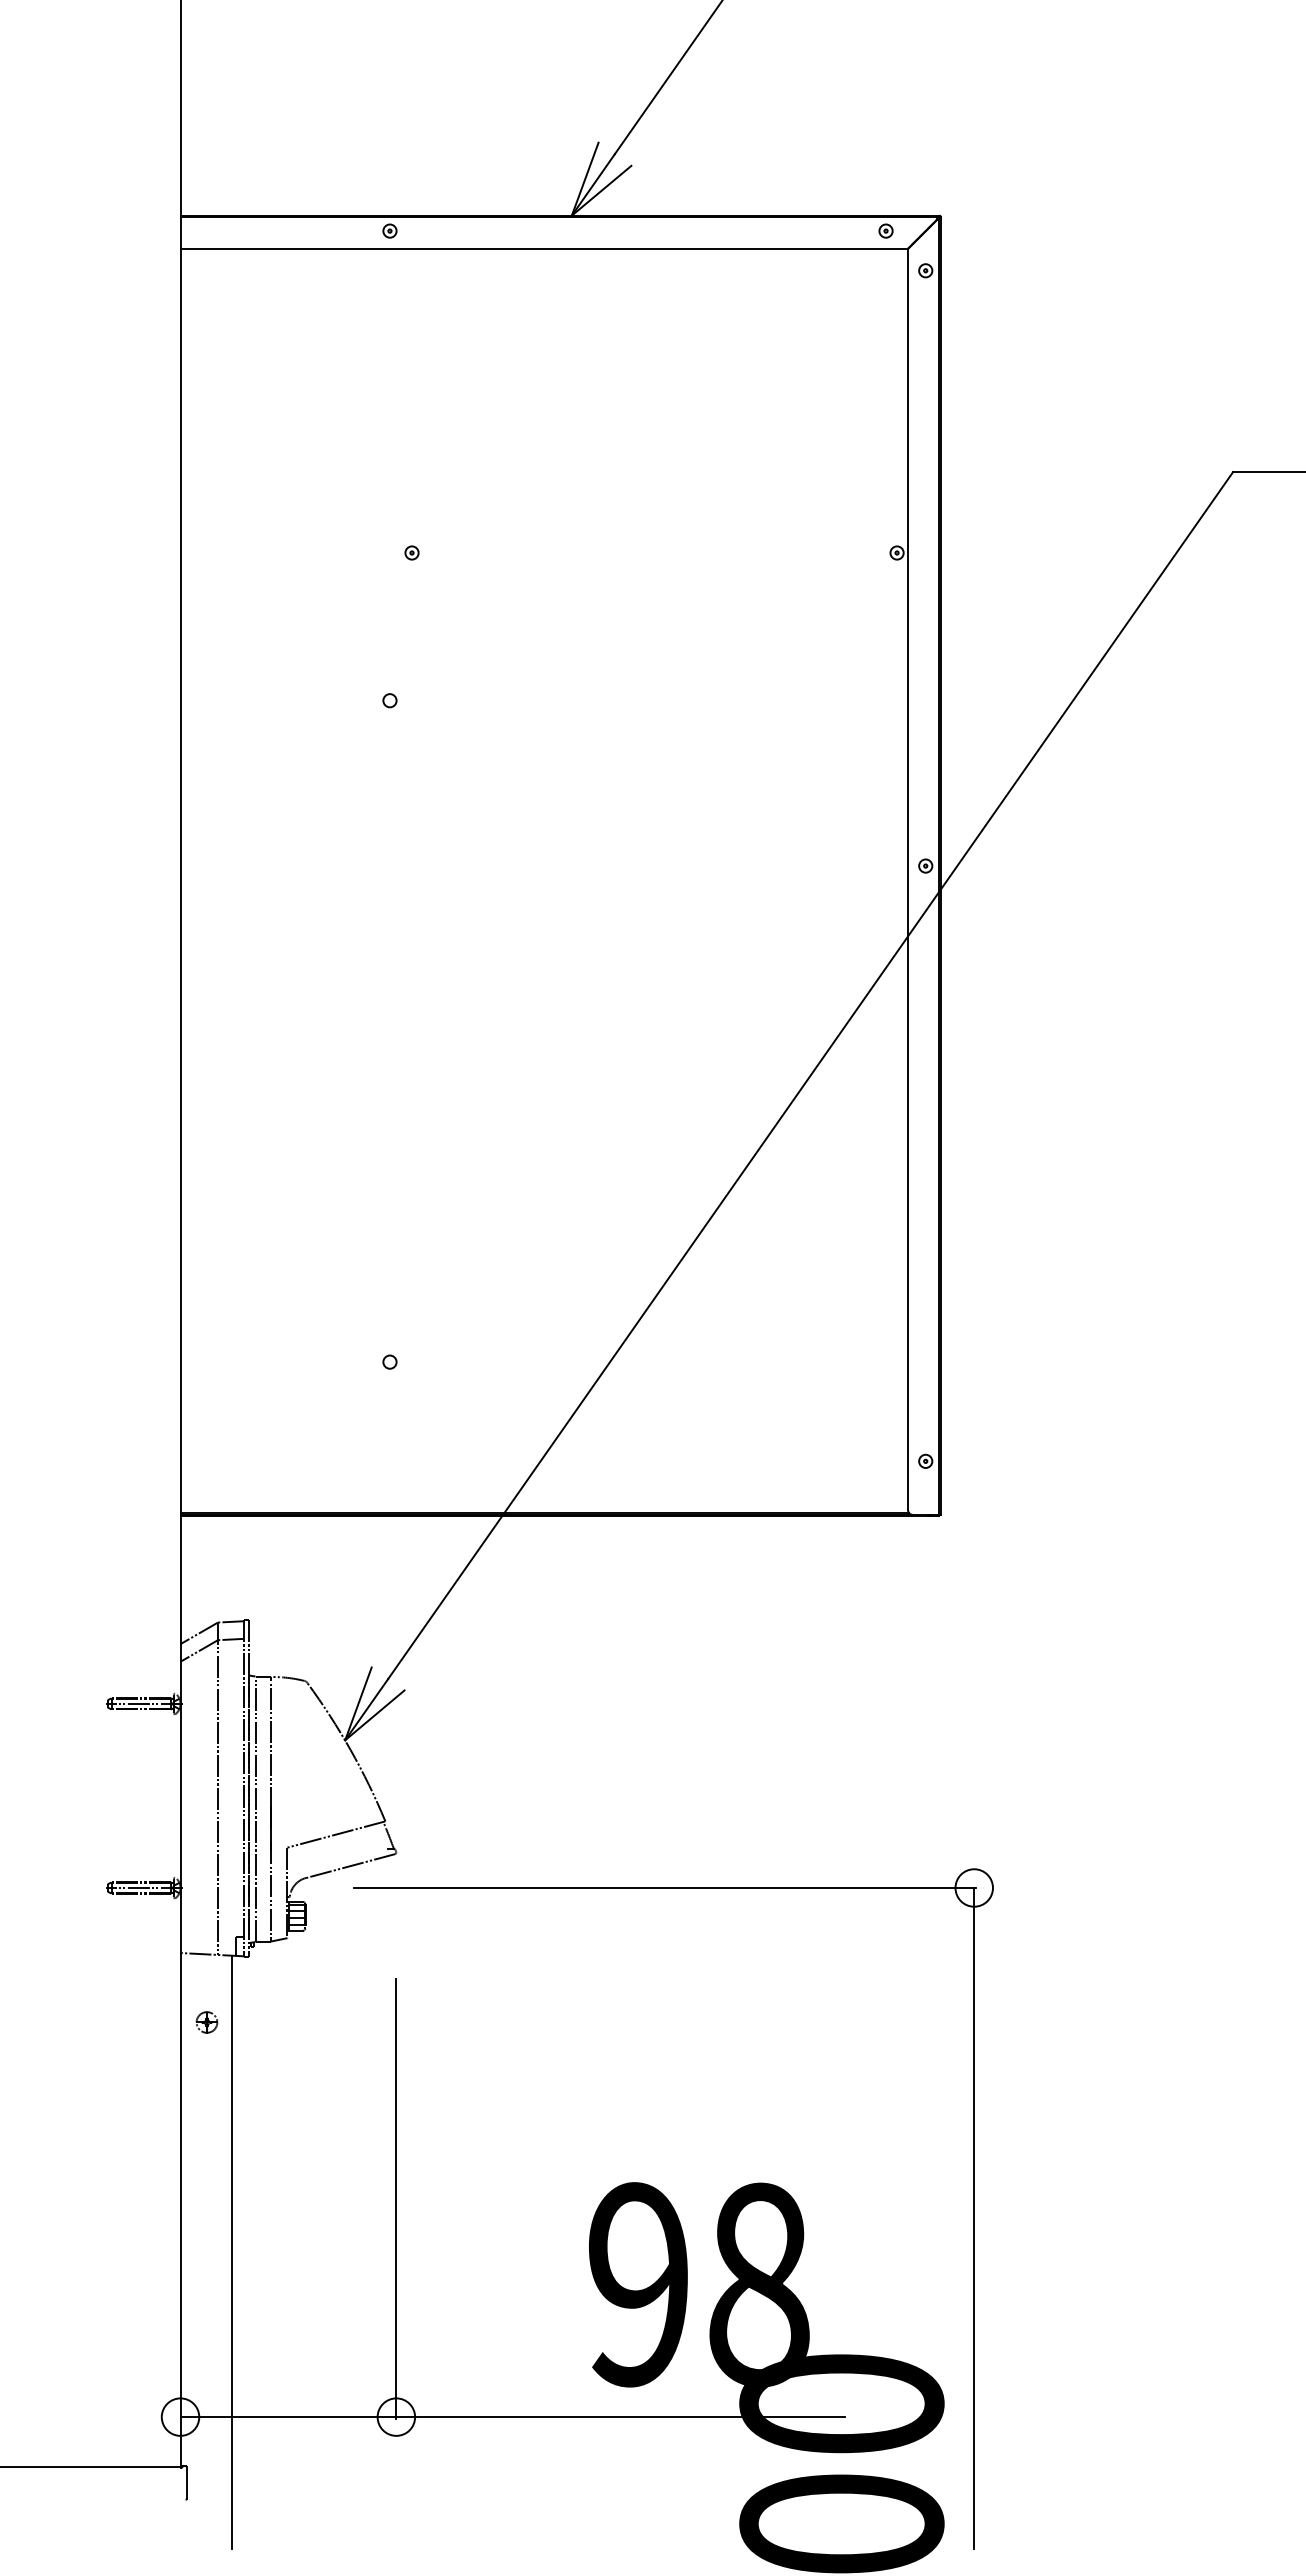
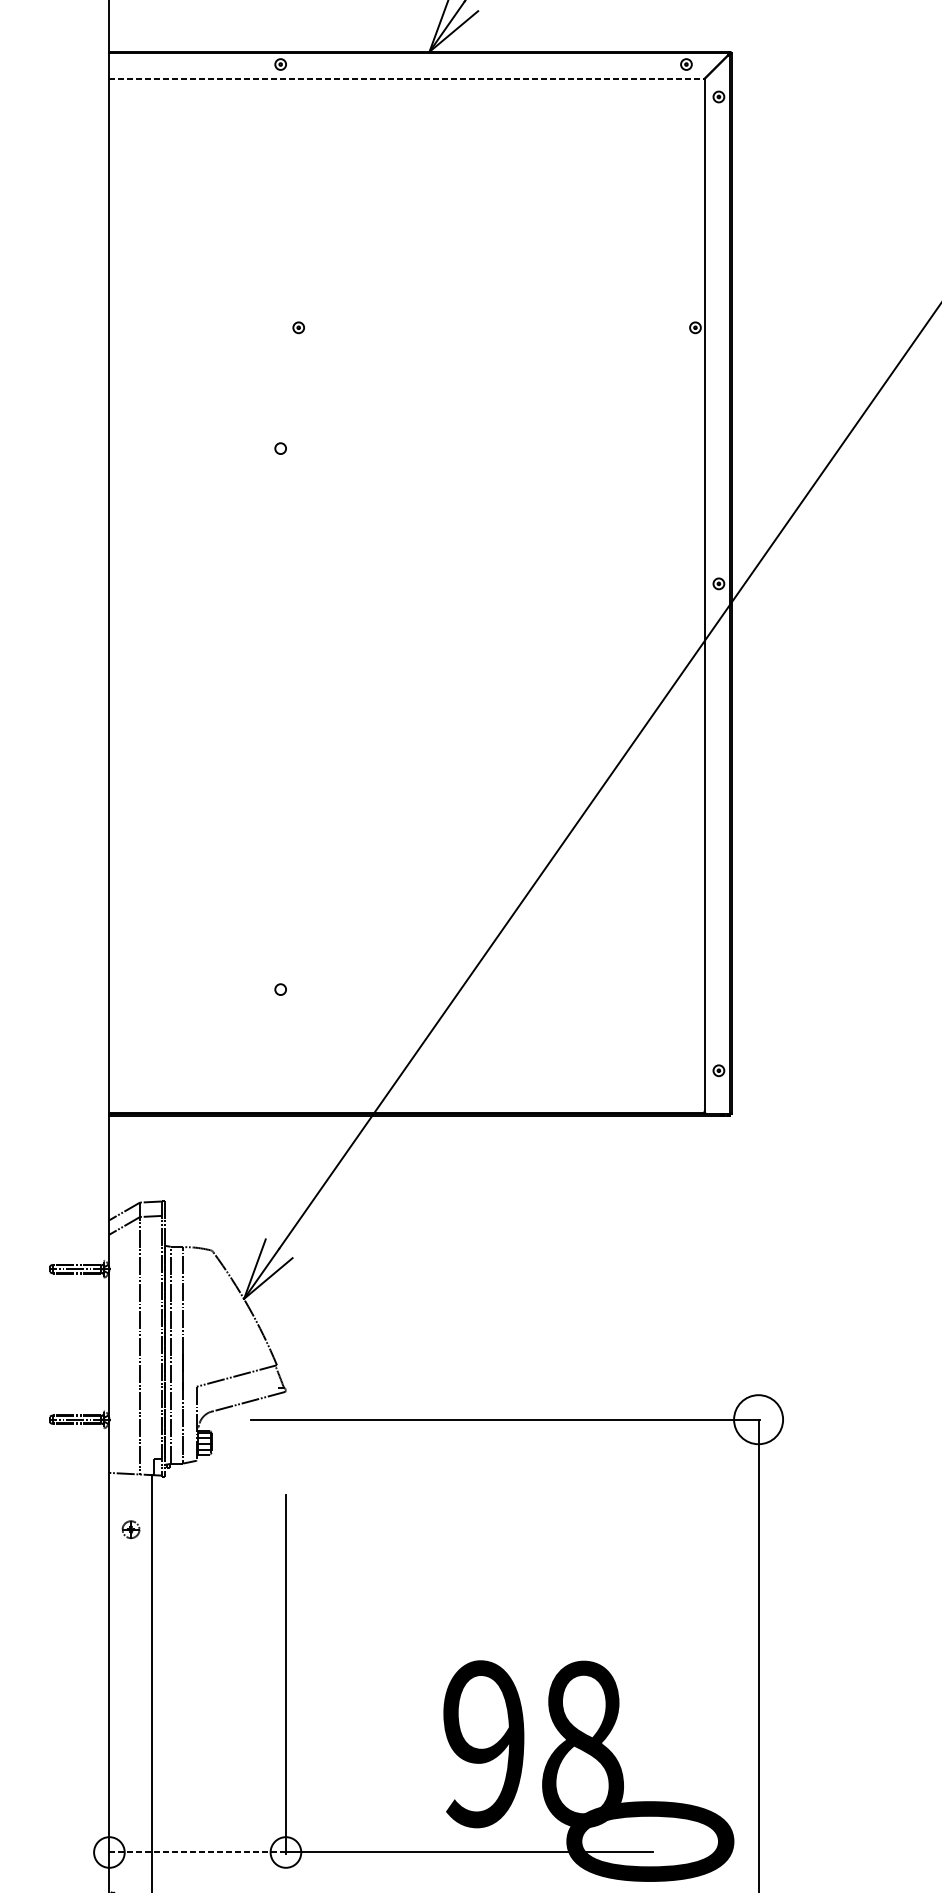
line: (544, 248) -> (407, 78), solid -> dashed
circle: (973, 1887) -> (757, 1419), size x1.6
line: (288, 2417) -> (197, 1852), solid -> dashed

